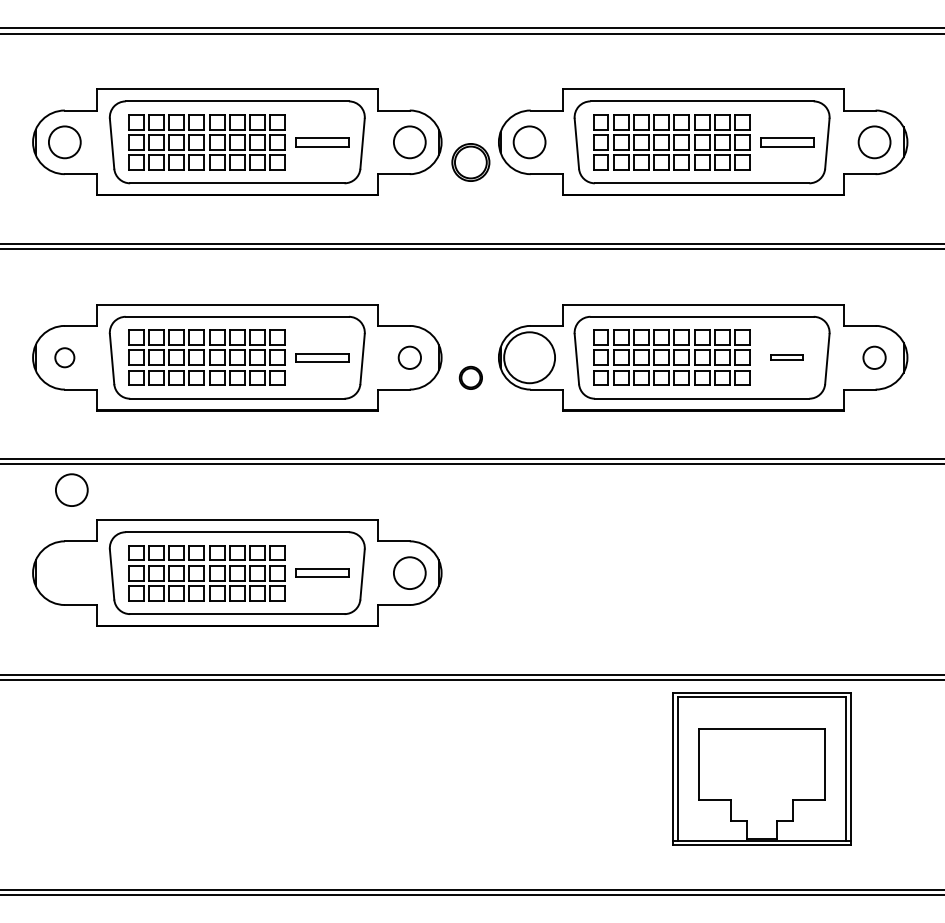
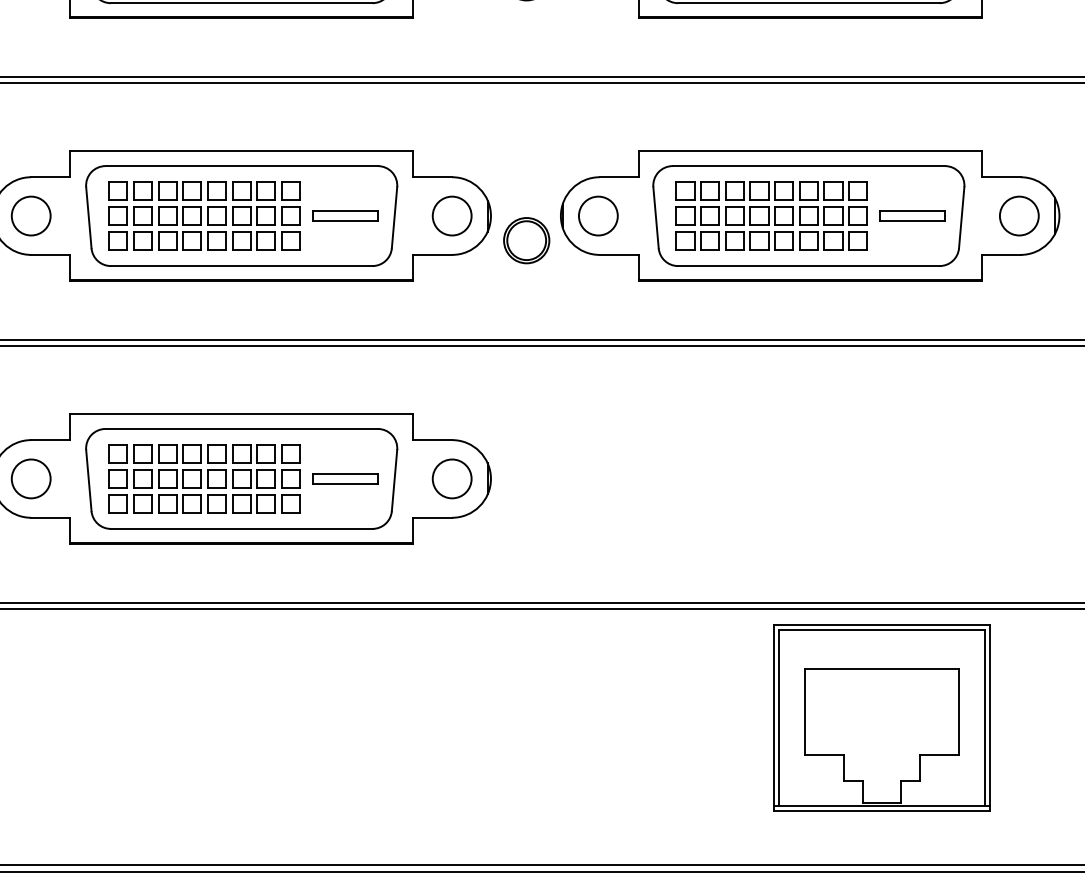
circle: (64, 357) -> (30, 215), size x1.67
circle: (409, 357) -> (451, 215), size x1.43
circle: (529, 357) -> (598, 215), size x0.62
part: (787, 357) -> (913, 215), size x1.67
circle: (874, 357) -> (1019, 215), size x1.43
part: (470, 377) -> (526, 240), size x1.67
circle: (71, 489) -> (30, 478), moved

